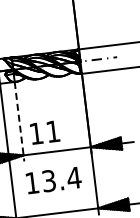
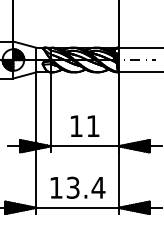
line: (19, 121) -> (50, 112), dashed -> solid
text: (44, 131) -> (84, 125), moved
text: (53, 180) -> (77, 187), moved

